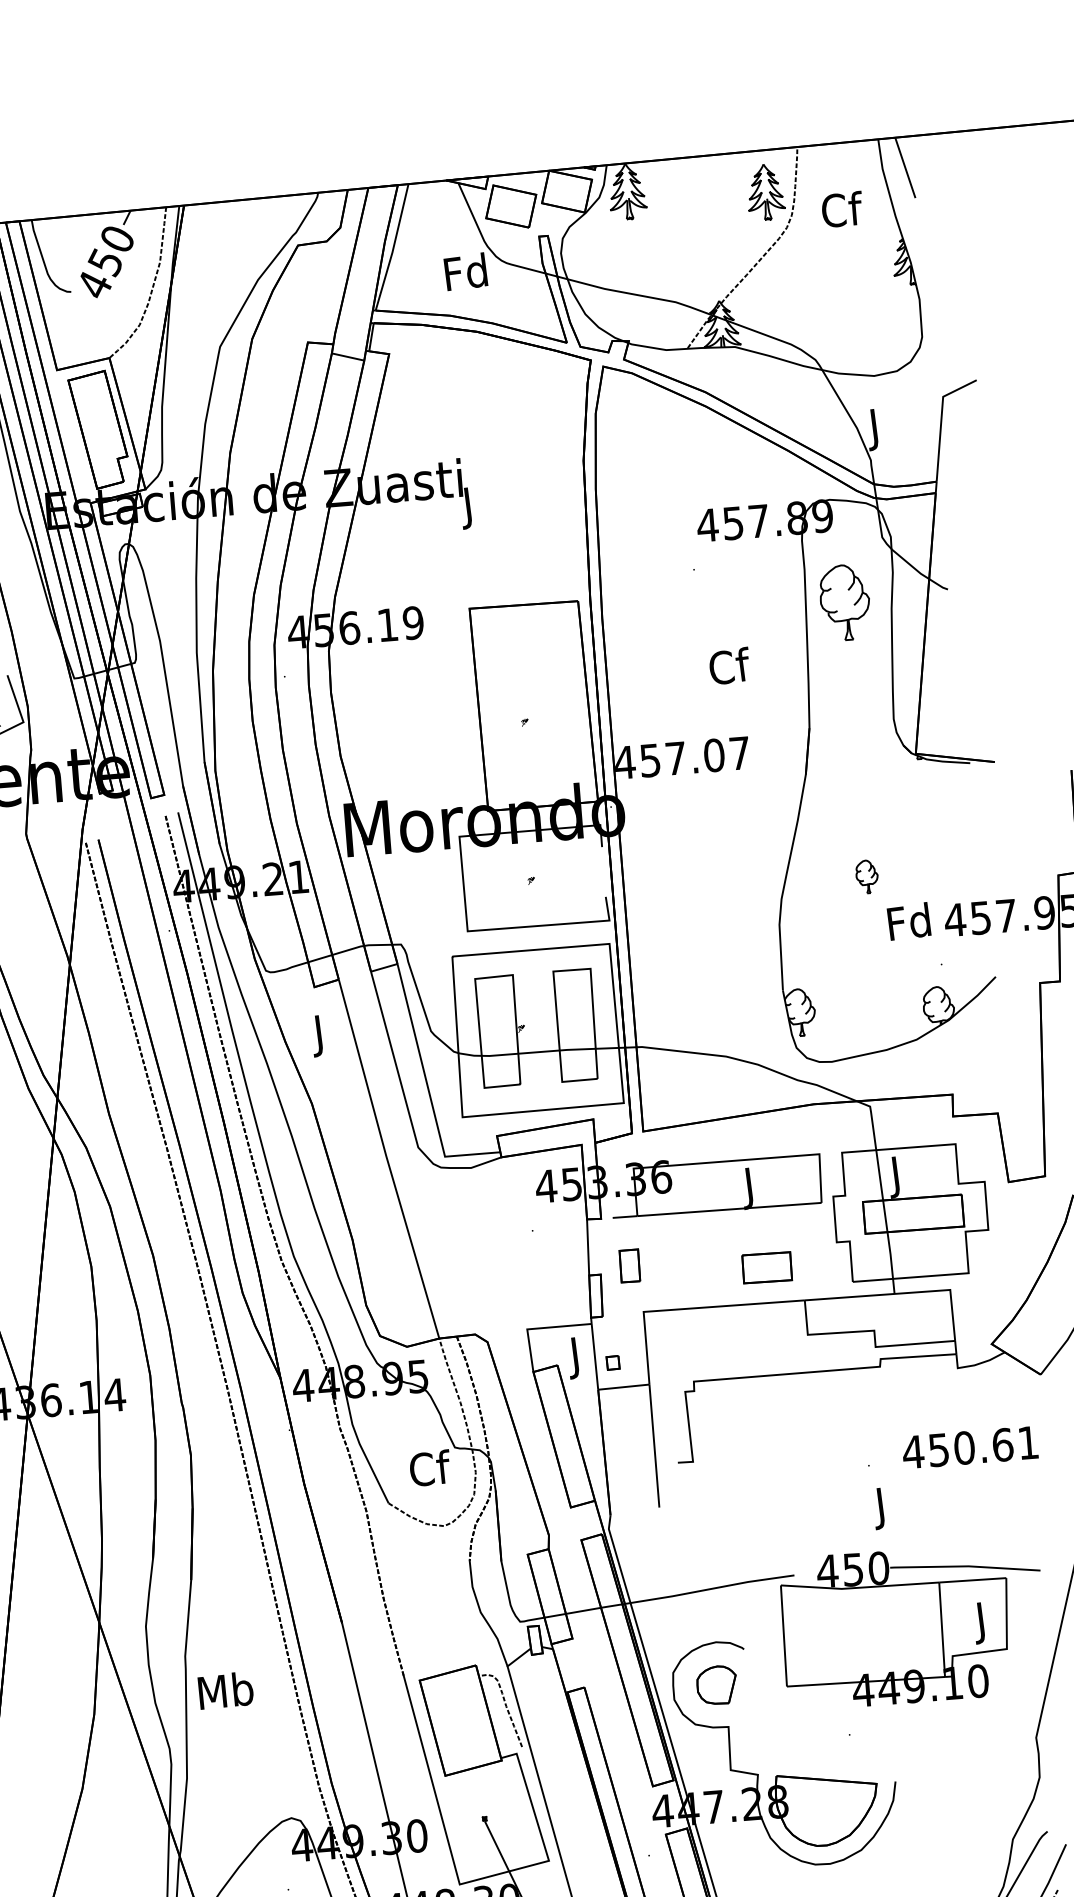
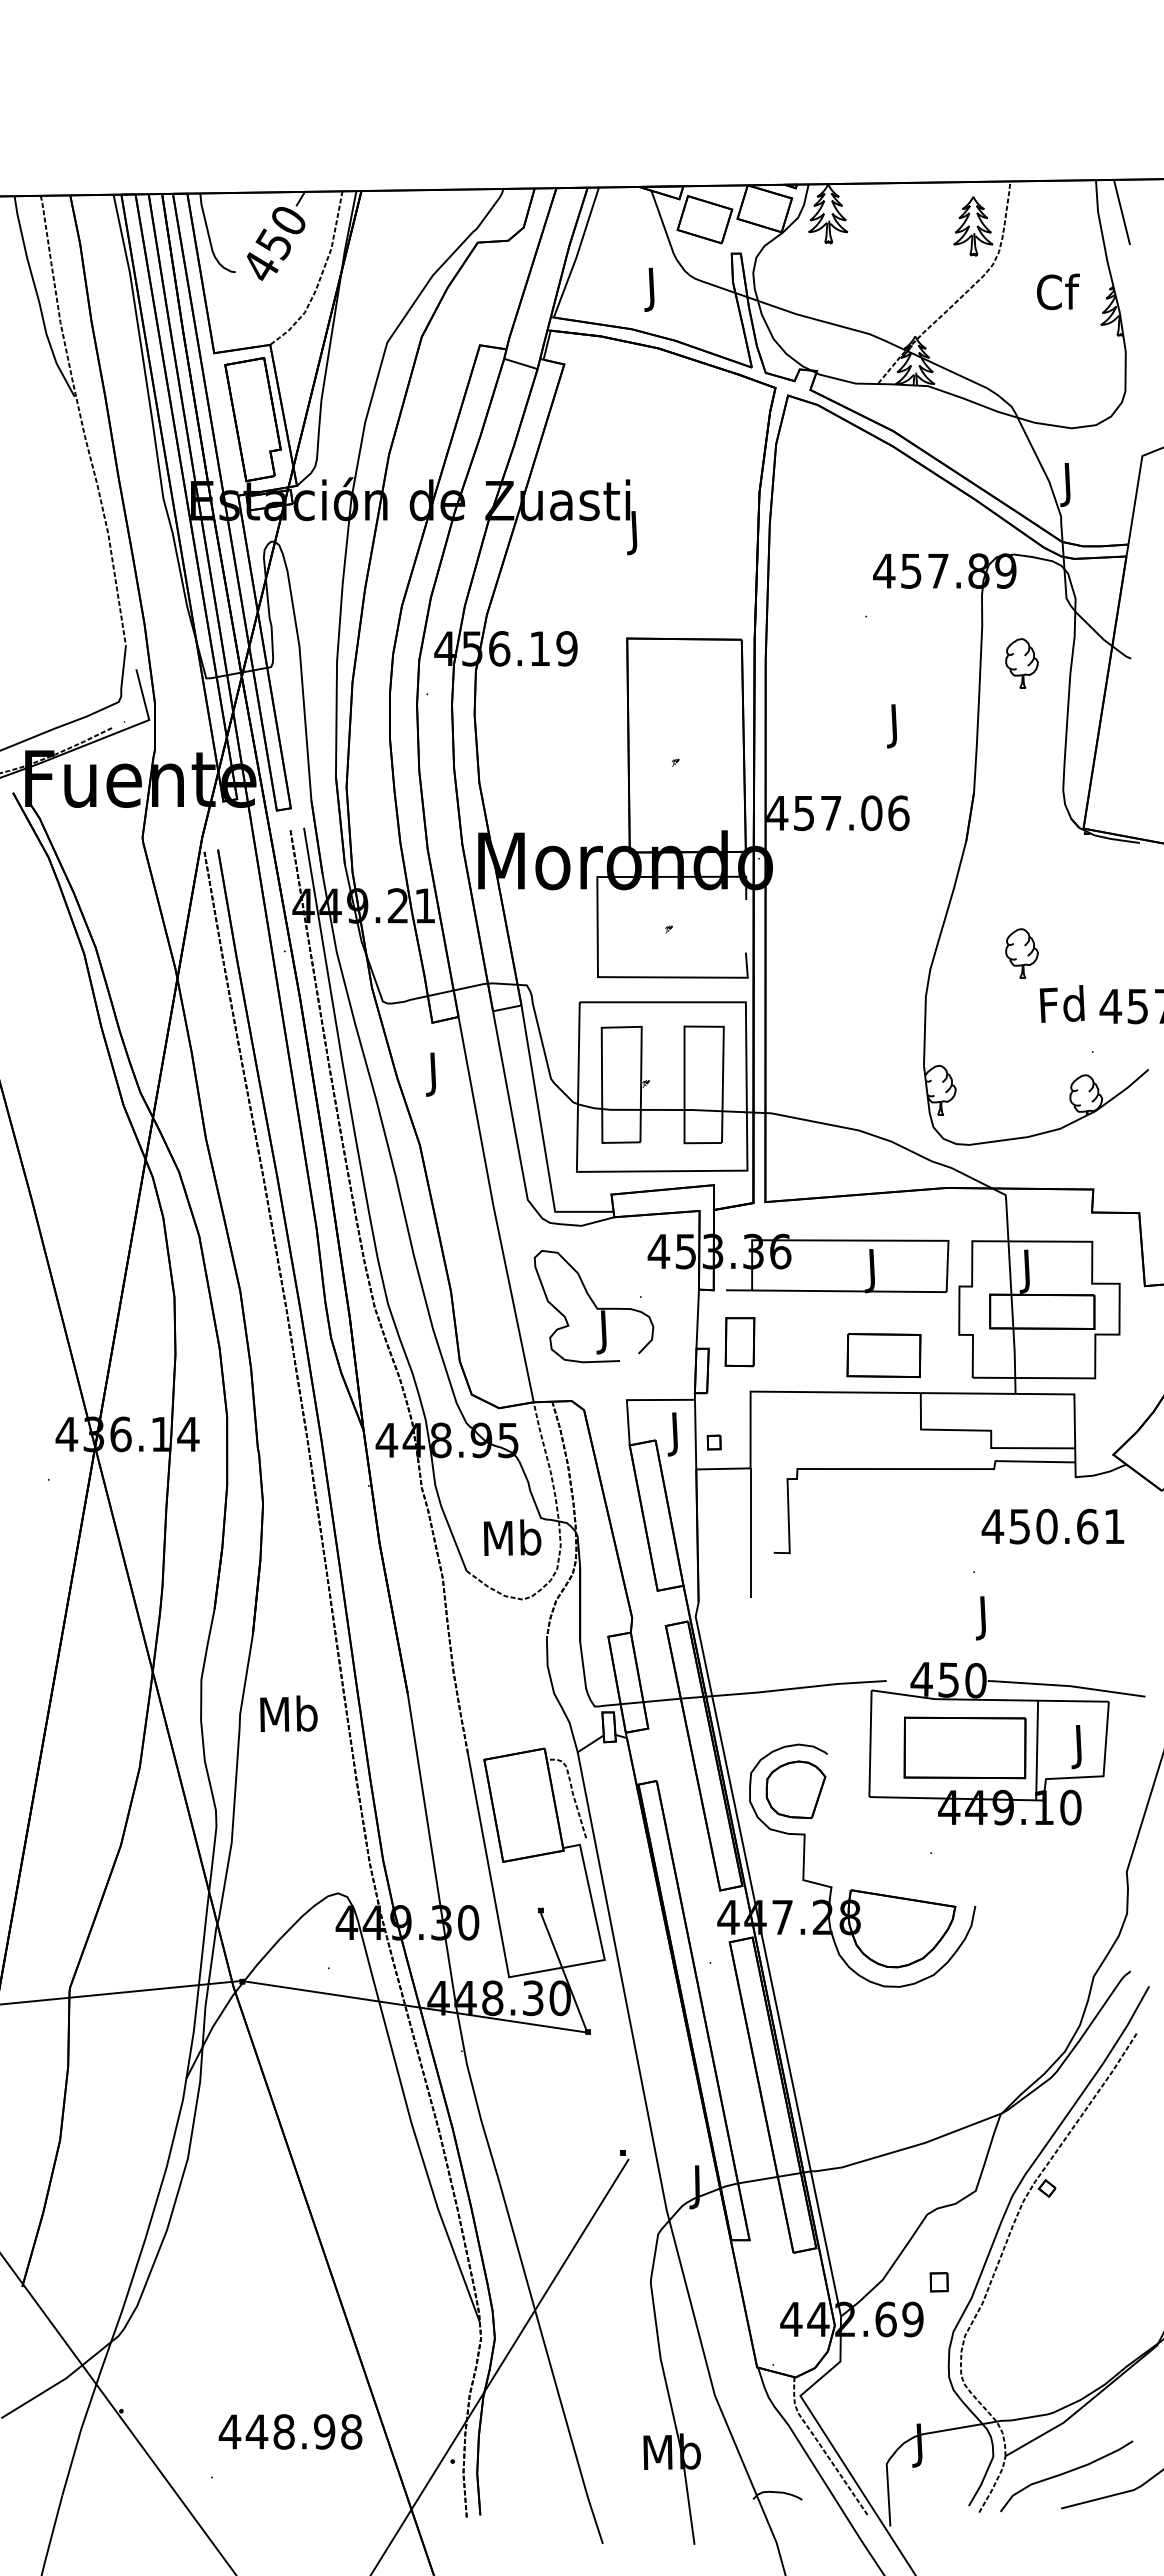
text: (842, 209) -> (1058, 291), moved
text: (465, 275) -> (651, 288), Fd -> J
part: (844, 602) -> (1021, 663), size x0.62
text: (730, 669) -> (895, 724), Cf -> J
text: (739, 753) -> (898, 813), 457.07 -> 457.06
part: (866, 876) -> (1021, 953), size x1.43
part: (488, 1243) -> (593, 1306), added
part: (629, 1266) -> (739, 1342), size x1.43
part: (766, 1267) -> (883, 1355), size x1.43
text: (969, 1447) -> (1052, 1526), moved
text: (429, 1468) -> (512, 1537), Cf -> Mb
part: (873, 1632) -> (964, 1747), added
part: (716, 1685) -> (795, 1789), size x1.43
text: (225, 1690) -> (288, 1713), moved

